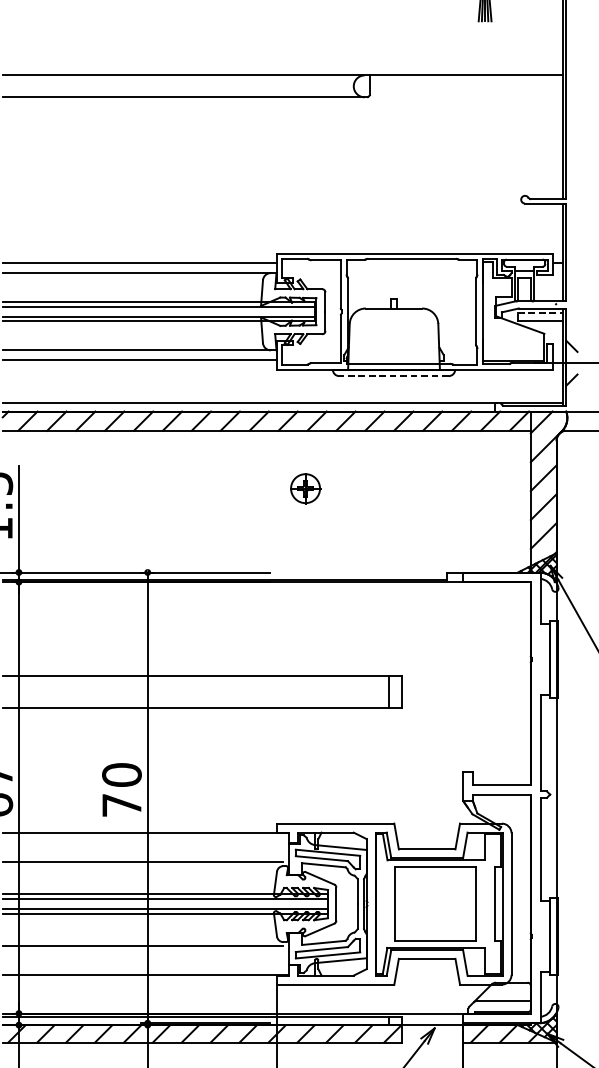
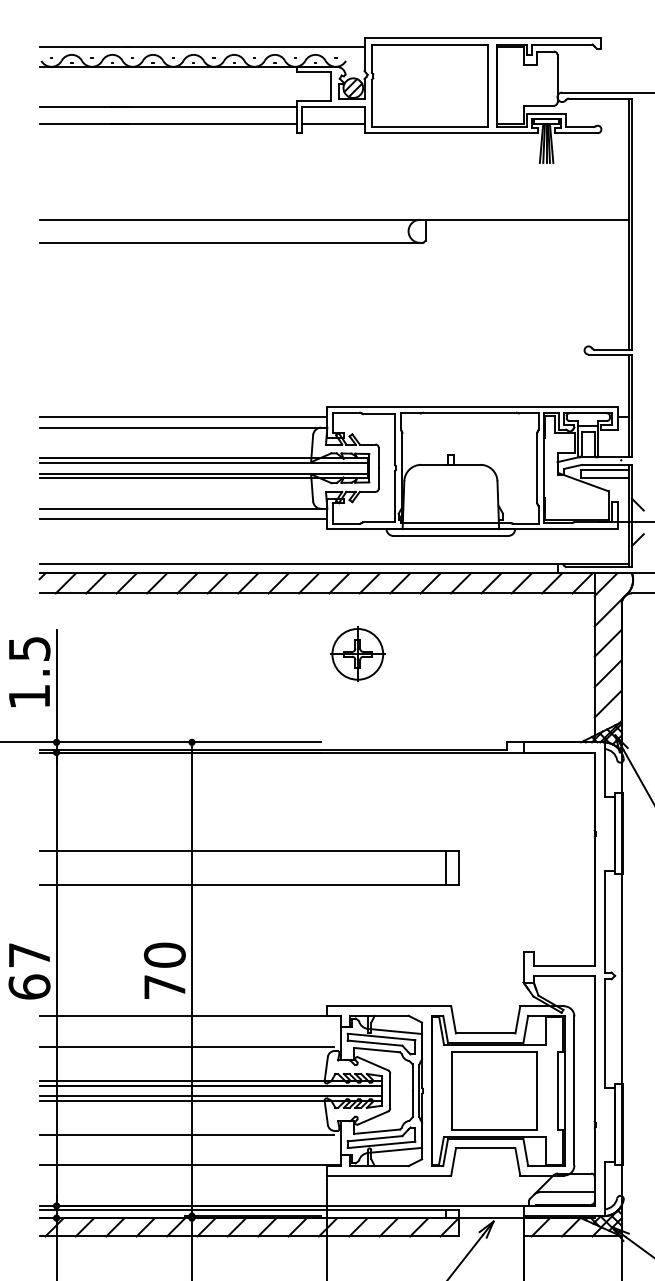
line: (540, 312) -> (604, 469), dashed -> solid
line: (393, 375) -> (450, 535), dashed -> solid
part: (305, 487) -> (357, 653), size x1.67

